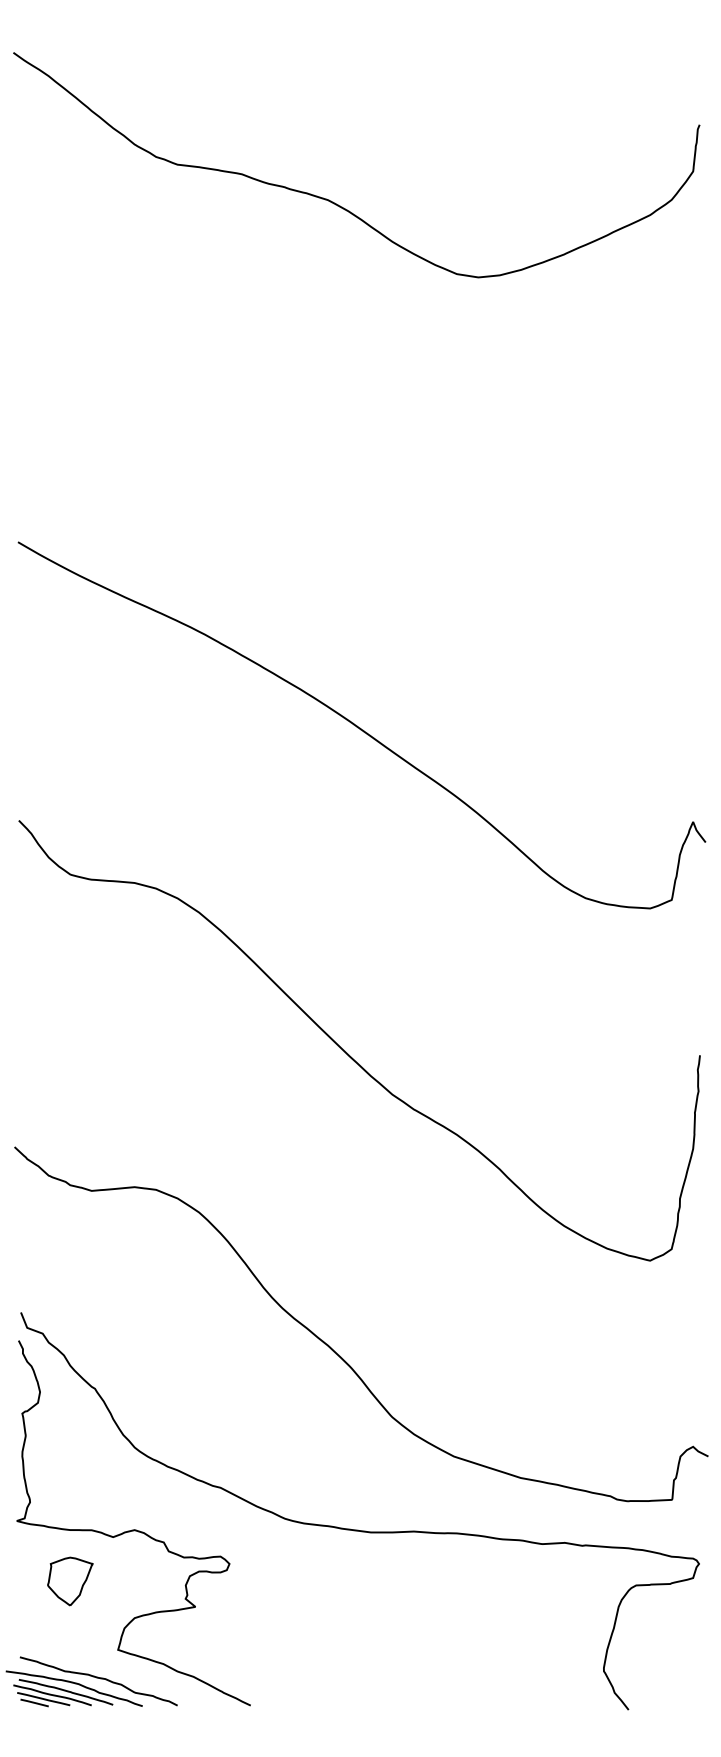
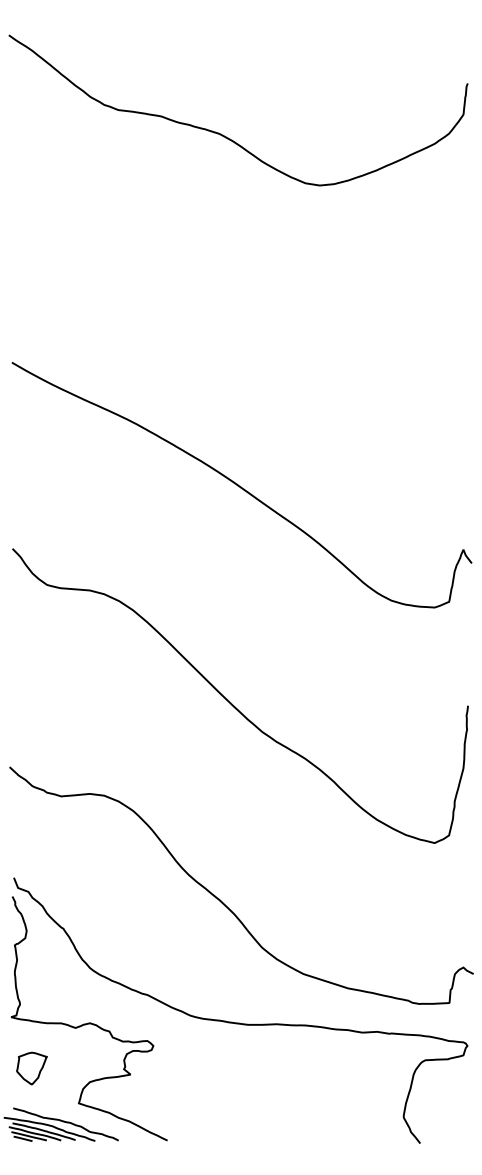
part: (69, 1581) -> (31, 1068), moved

